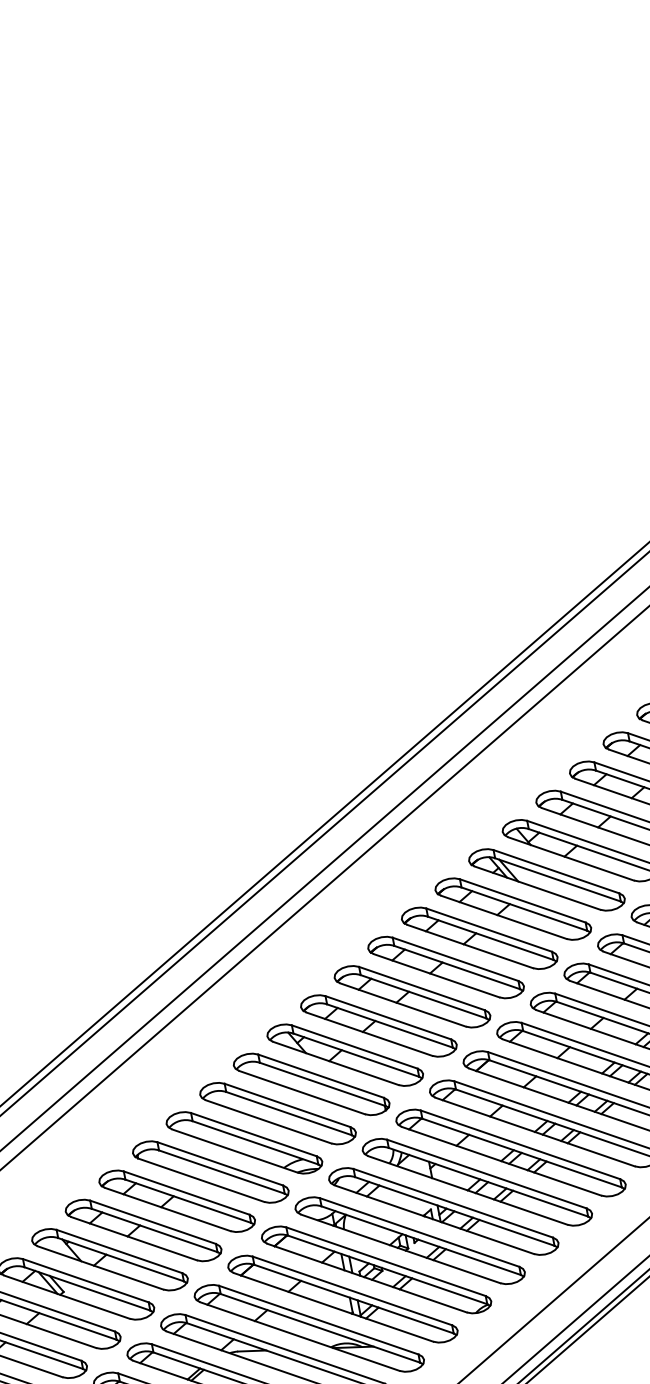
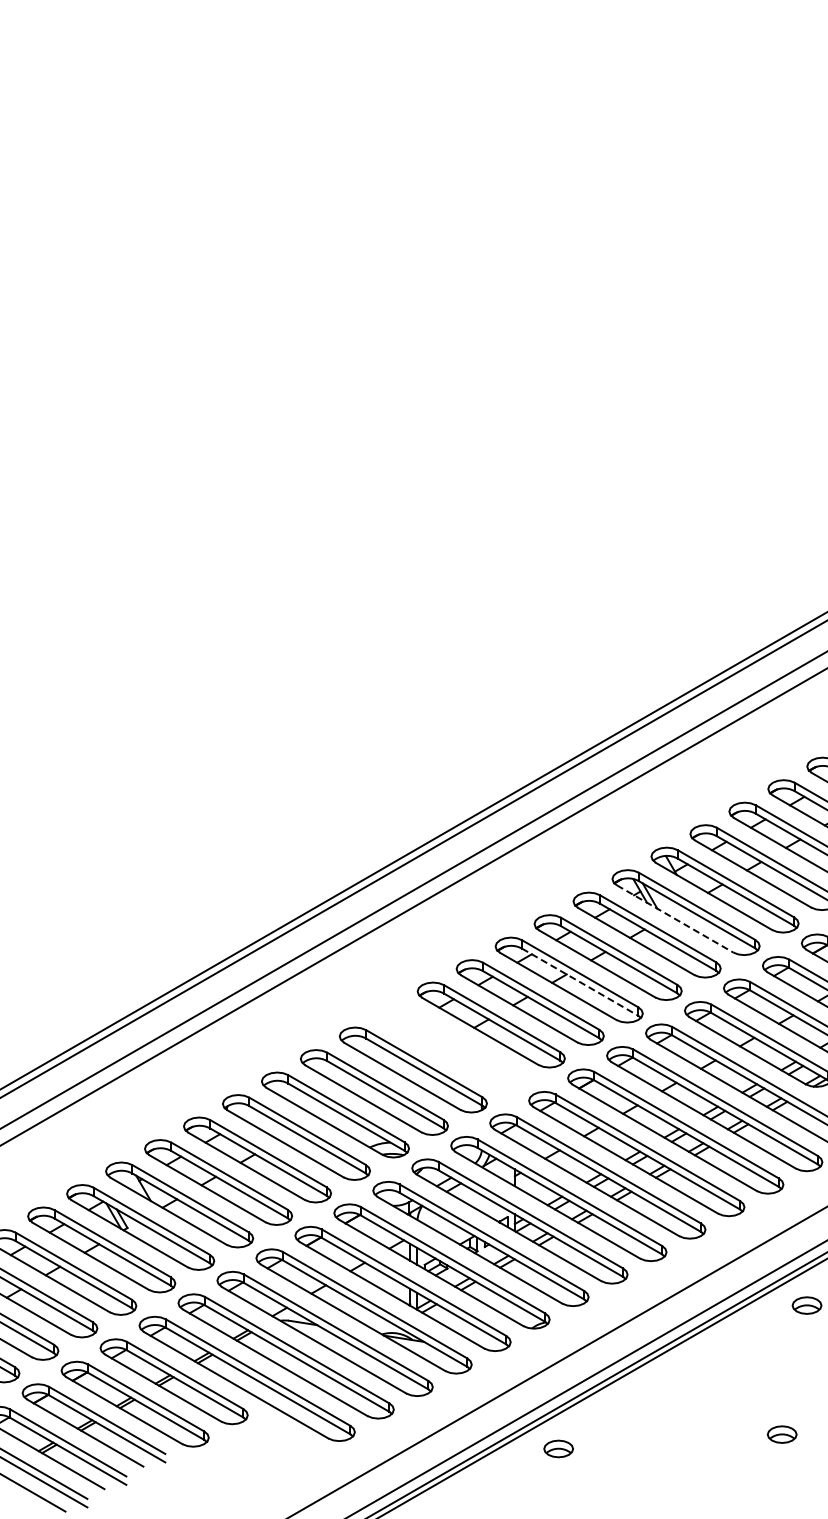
line: (537, 888) -> (675, 919), solid -> dashed
line: (457, 967) -> (580, 982), solid -> dashed
part: (344, 1055) -> (451, 1047), removed

